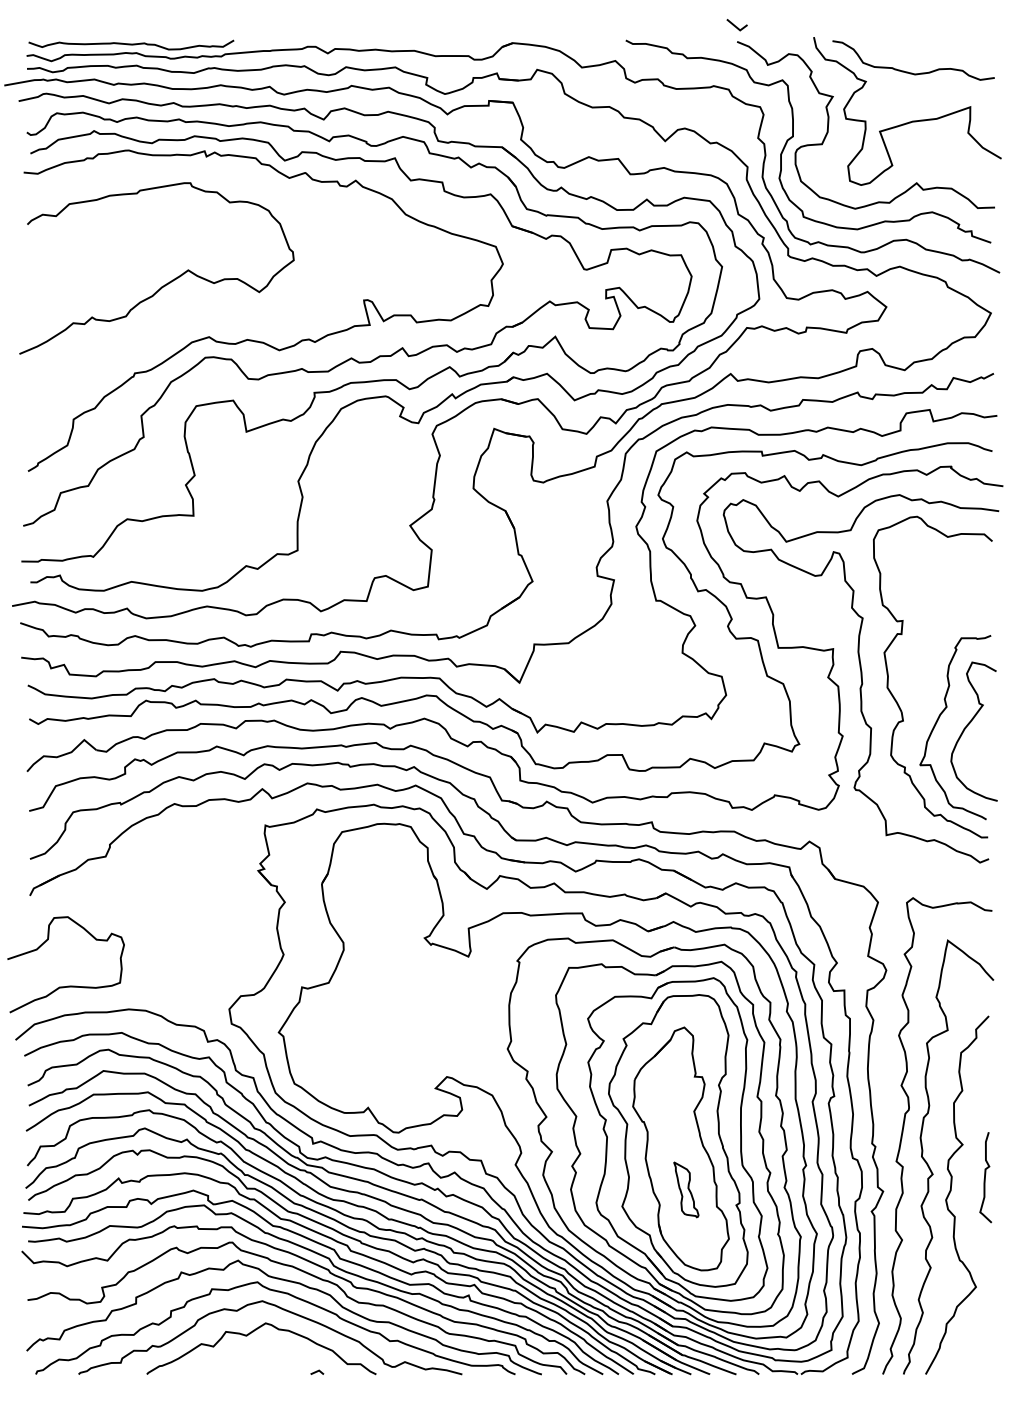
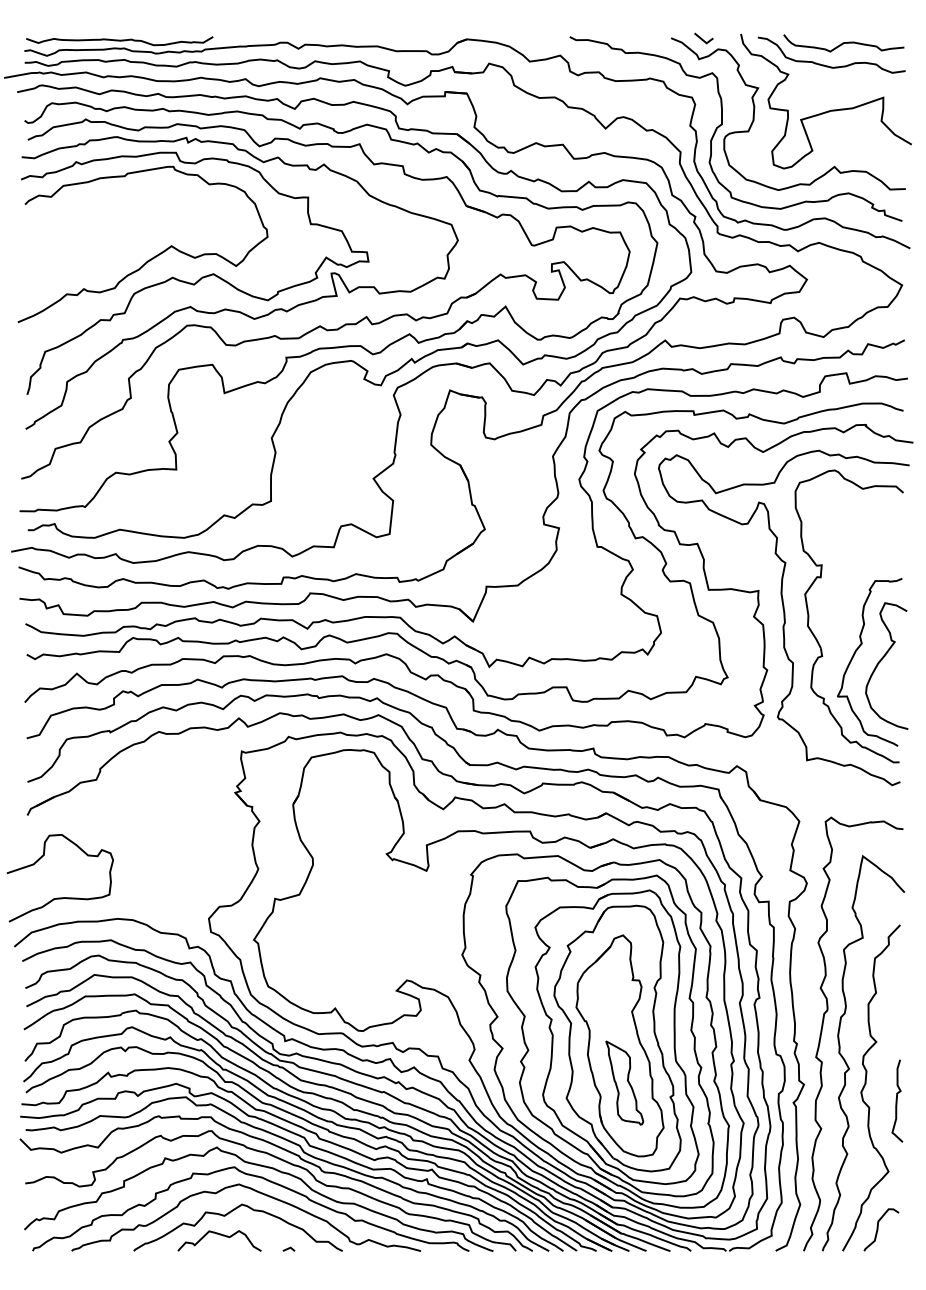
line: (735, 25) -> (702, 38), moved
curve: (926, 47) -> (843, 43), added
curve: (219, 305) -> (199, 278), added
curve: (985, 1177) -> (897, 1101), moved
part: (686, 1189) -> (625, 1082), size x1.67
curve: (964, 1350) -> (878, 1229), added
curve: (242, 1357) -> (220, 1235), added

